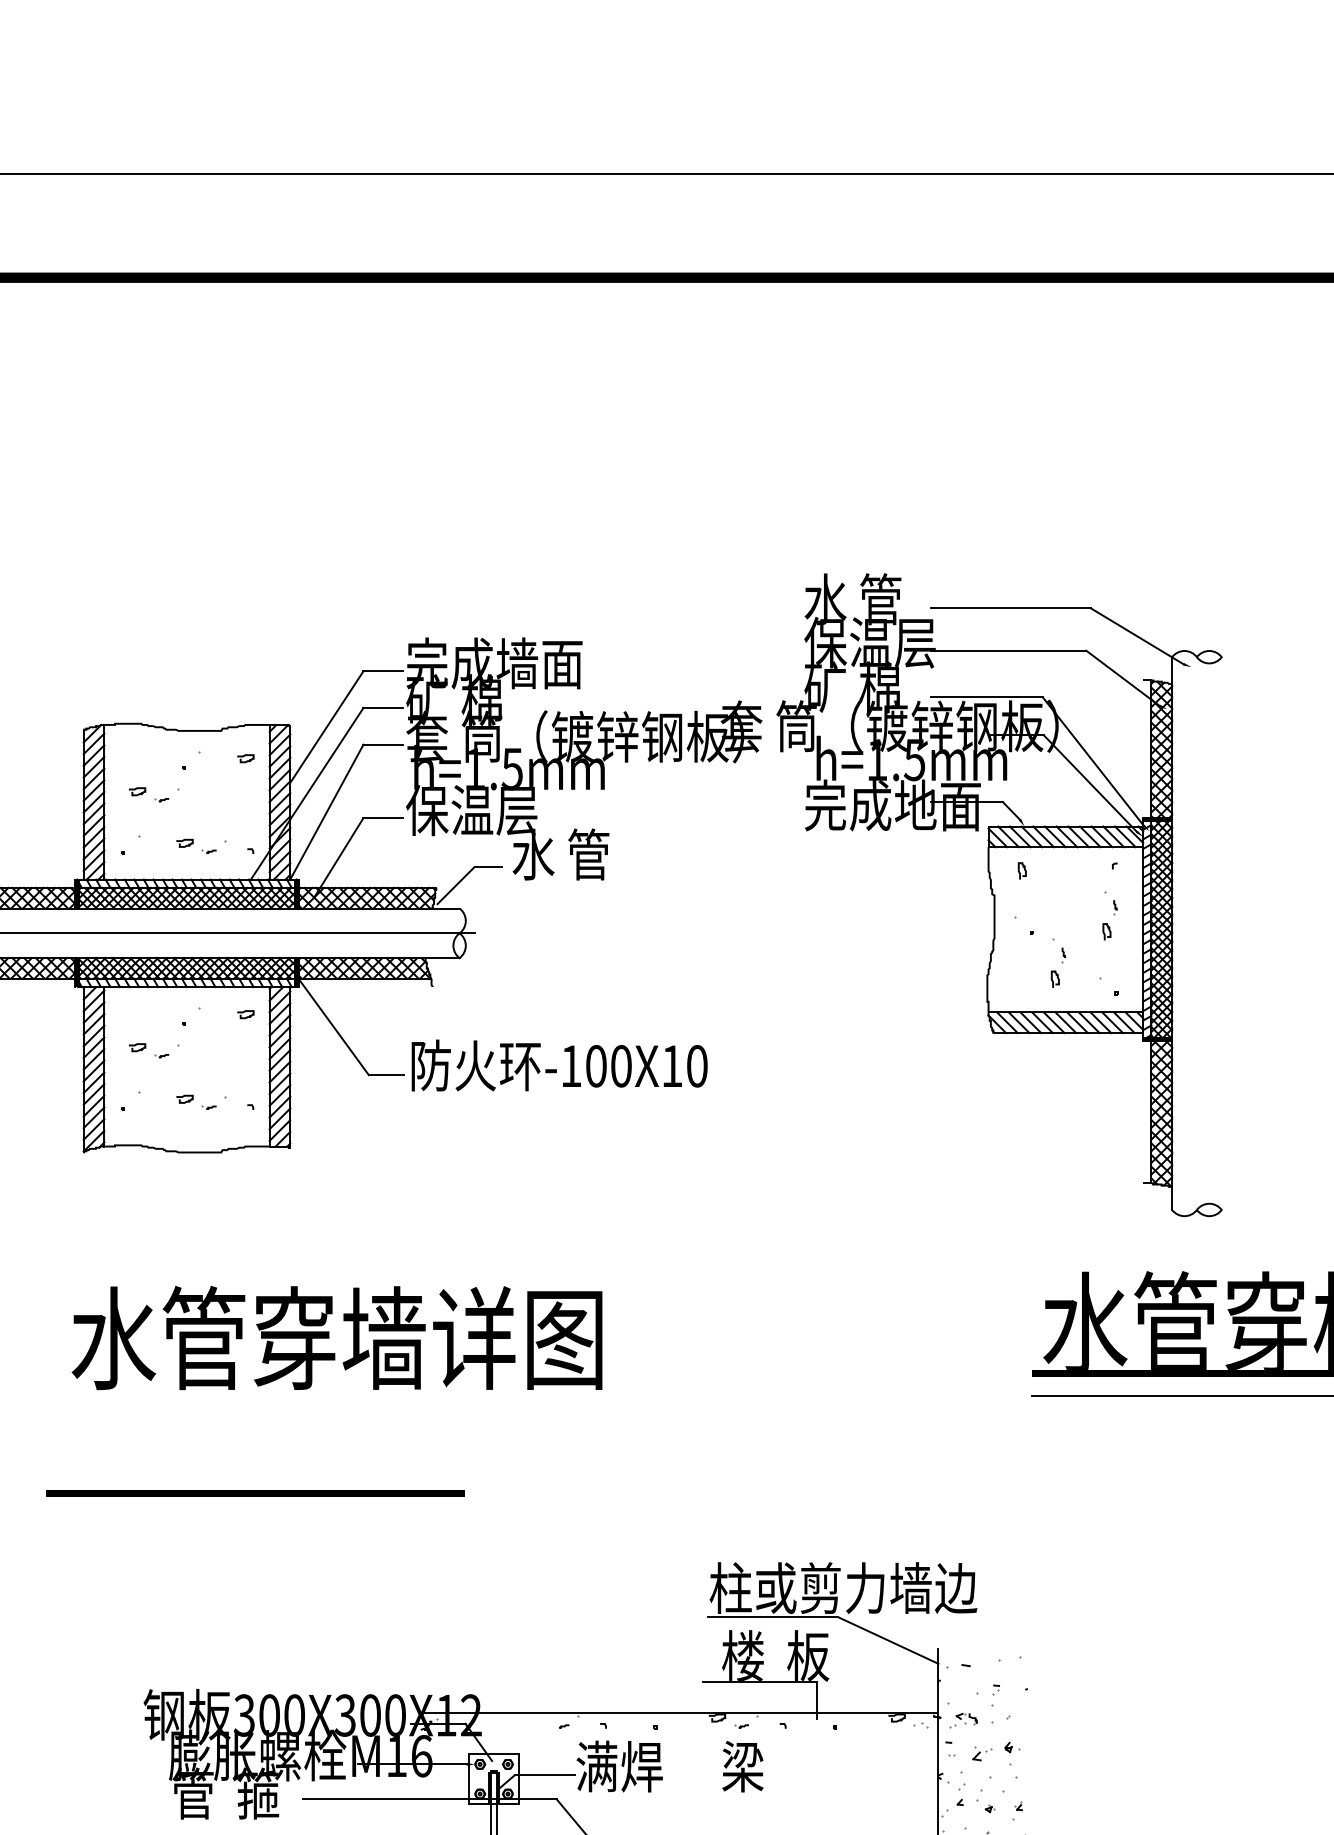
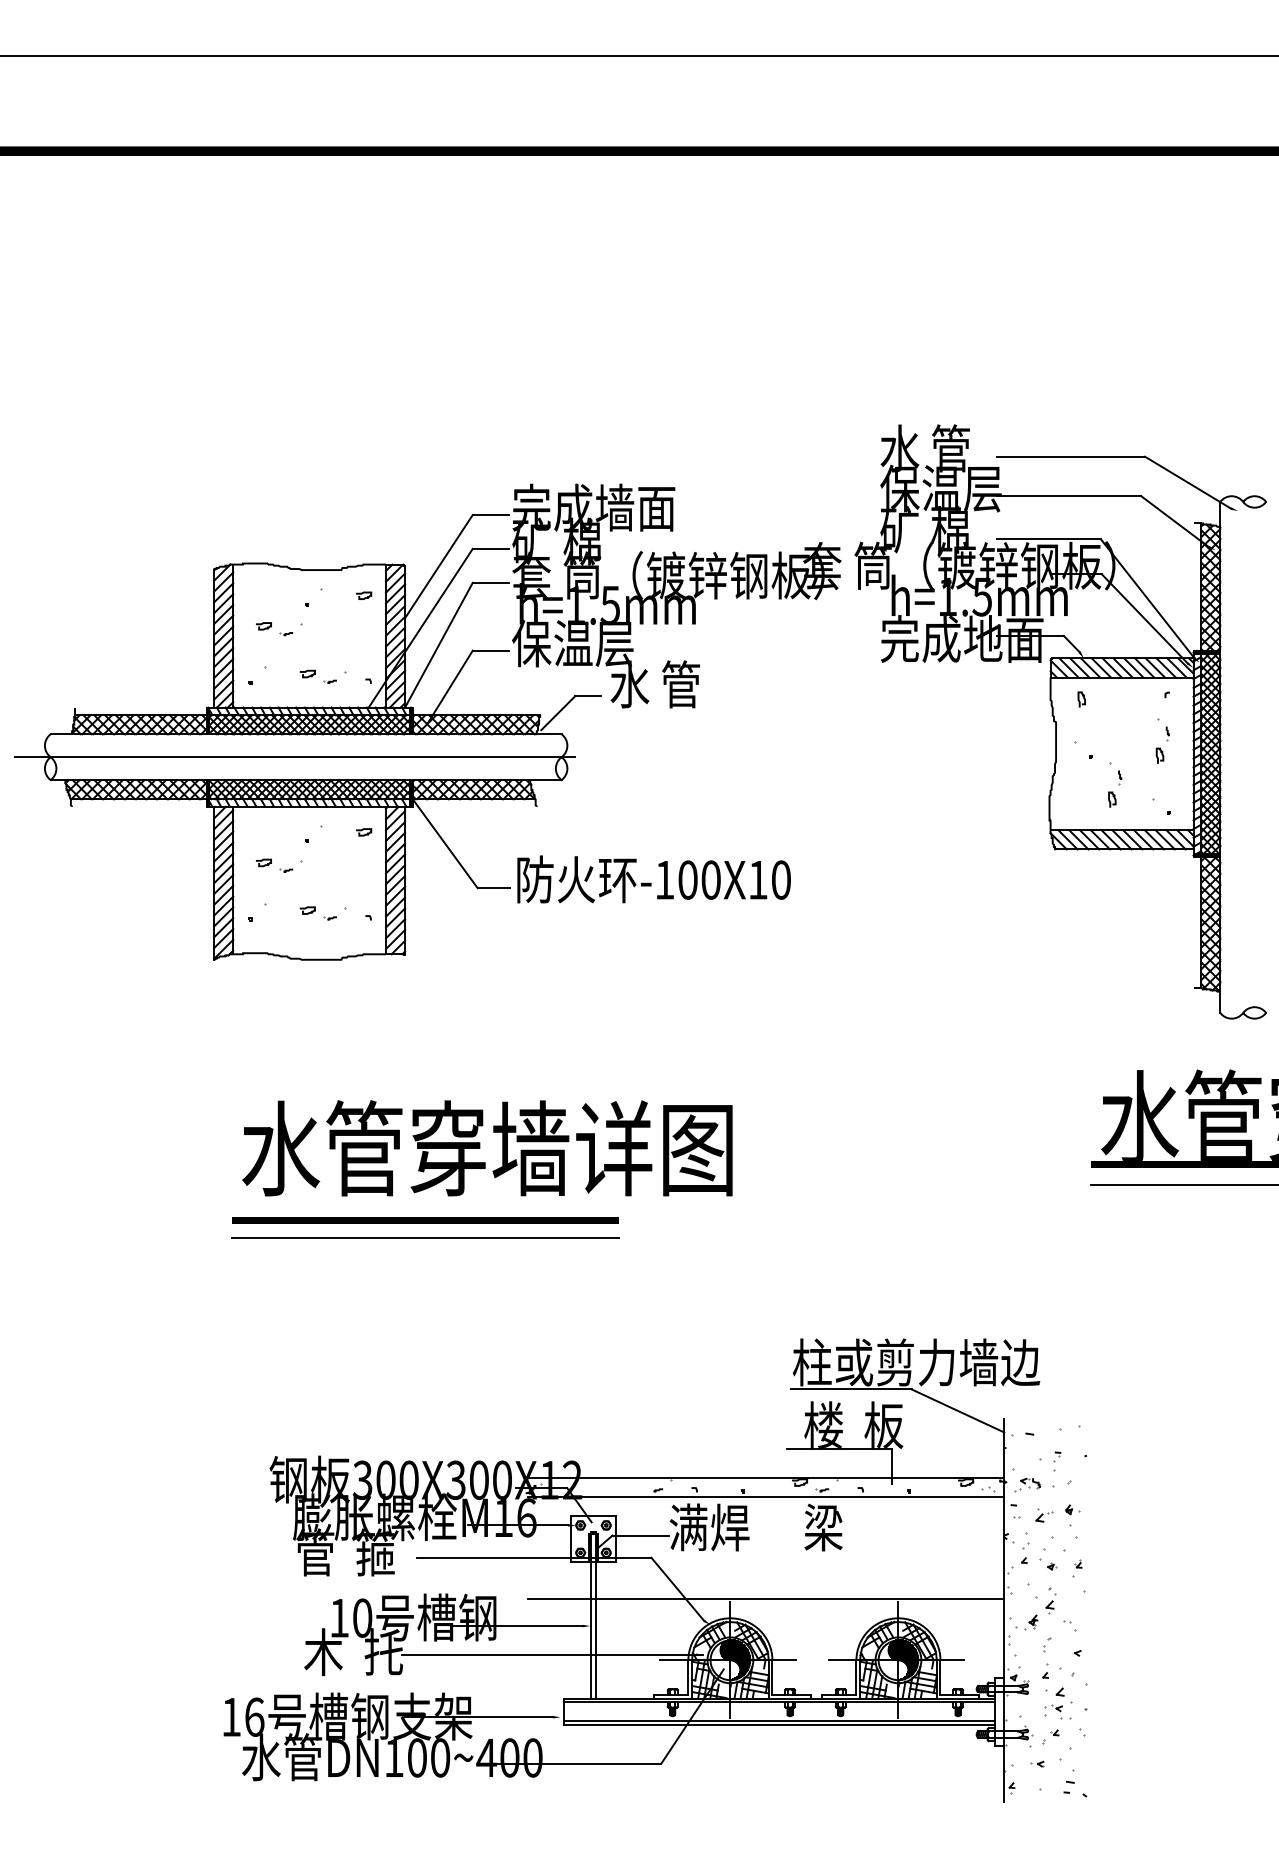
text: (337, 1338) -> (487, 1148), moved
line: (312, 1452) -> (425, 1237), added
line: (256, 1494) -> (425, 1220), moved
line: (680, 1734) -> (765, 1497), added

